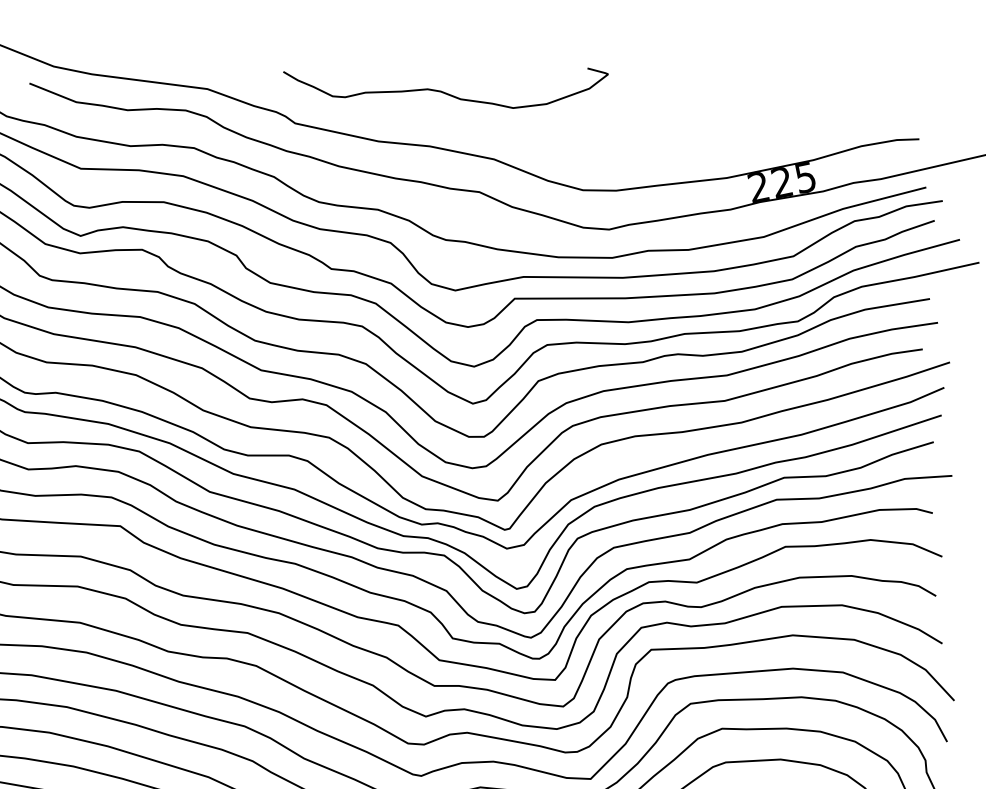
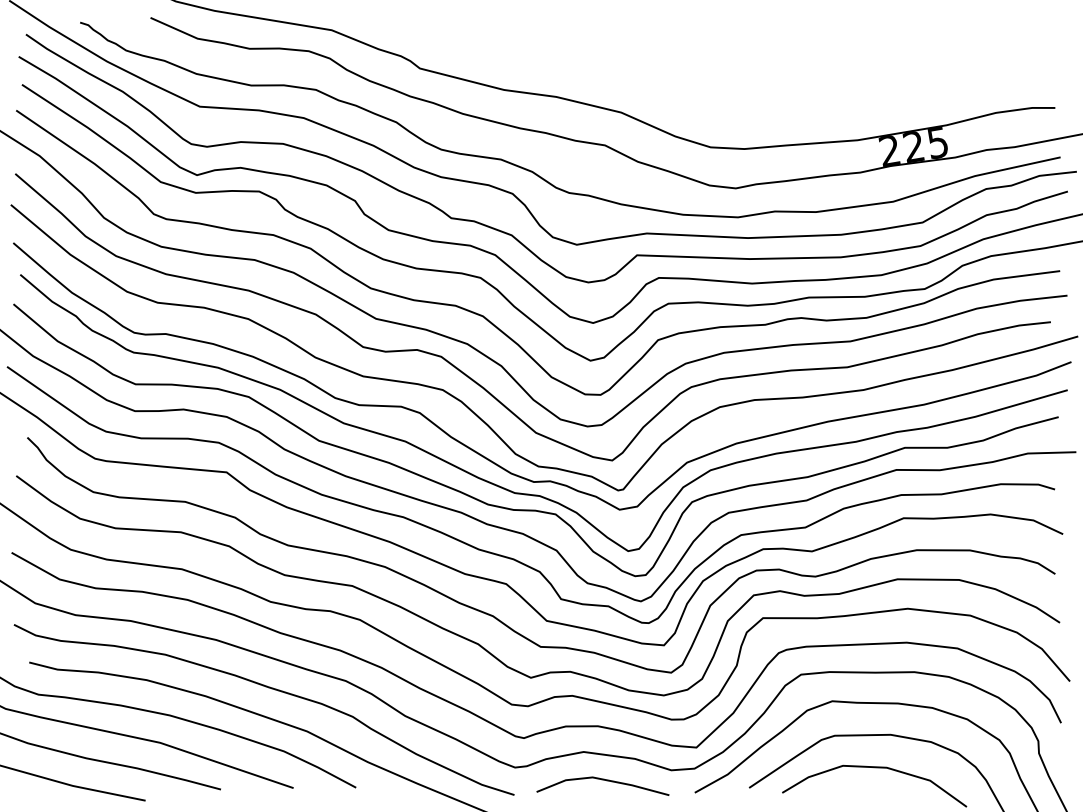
part: (446, 87) -> (575, 37), removed

